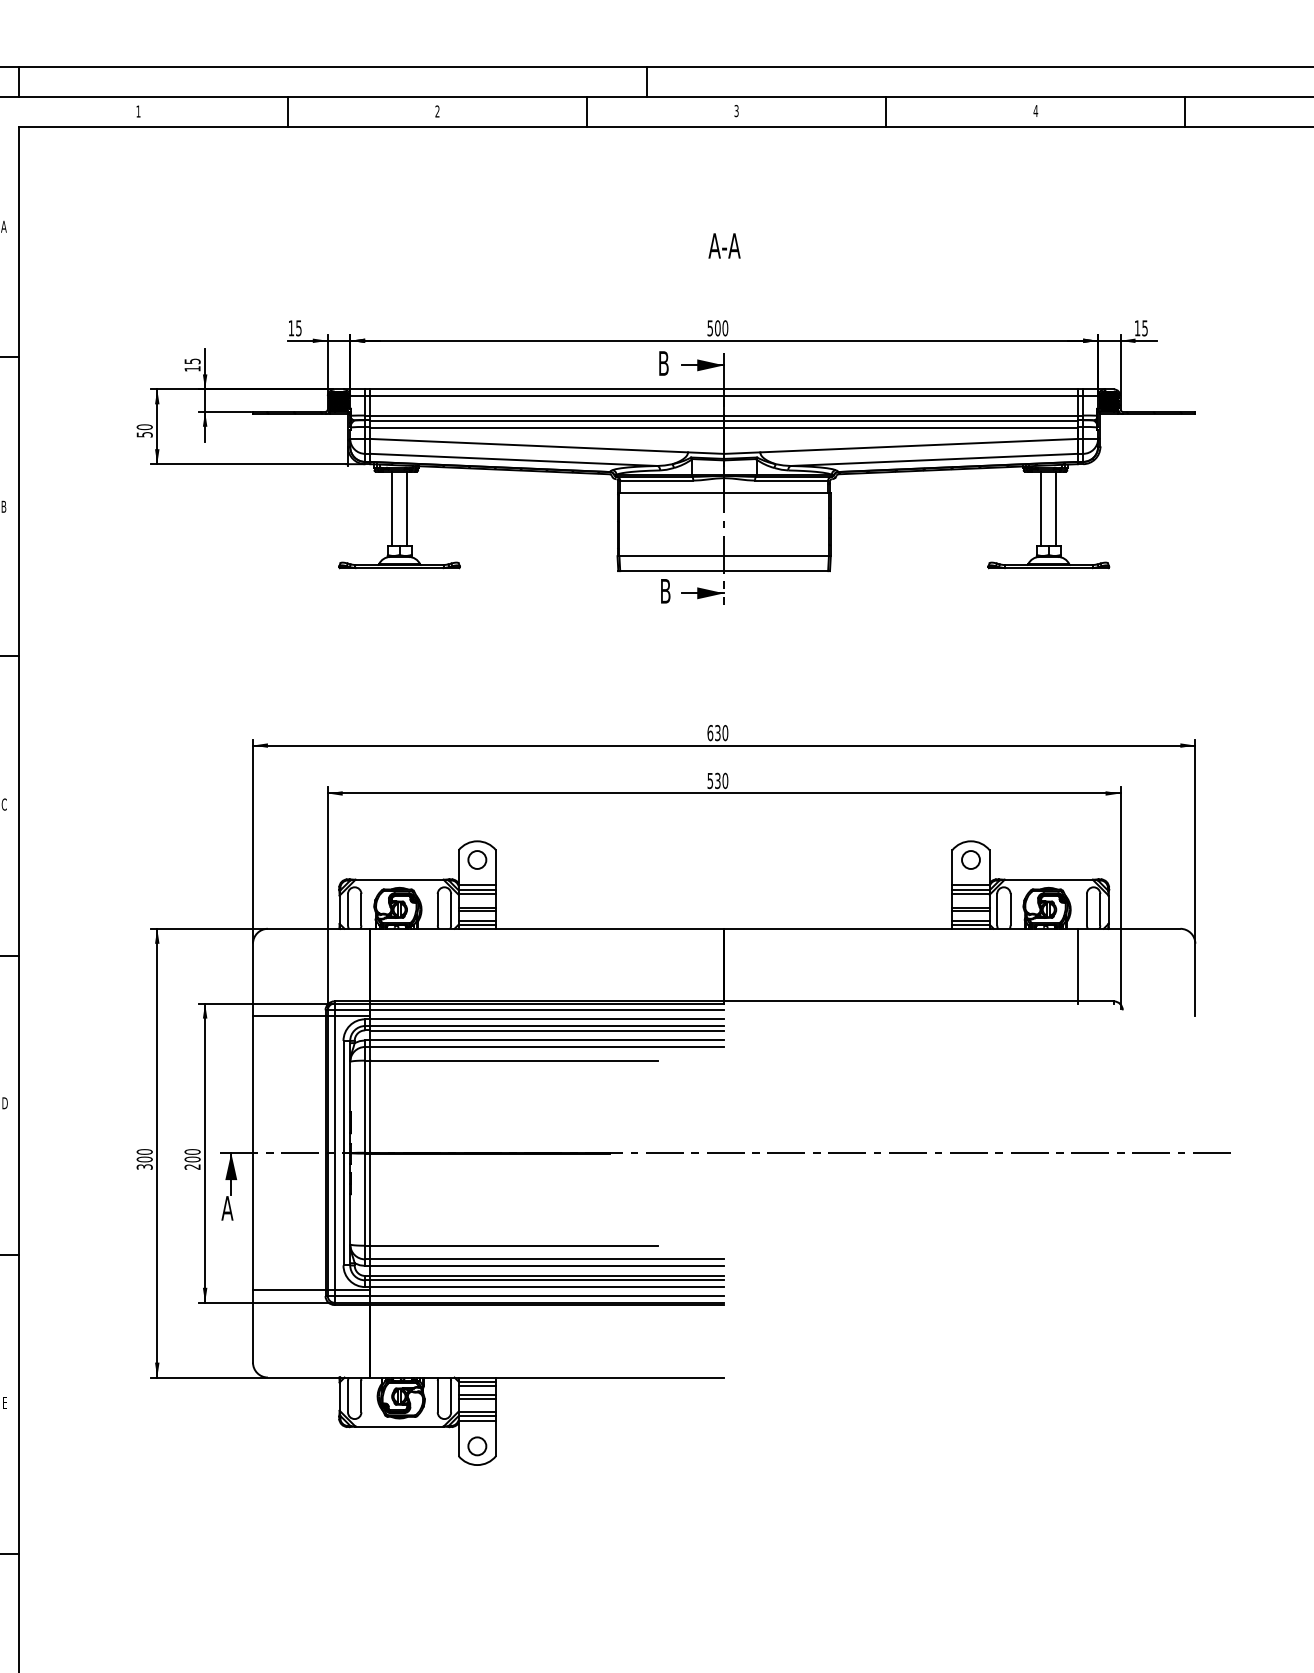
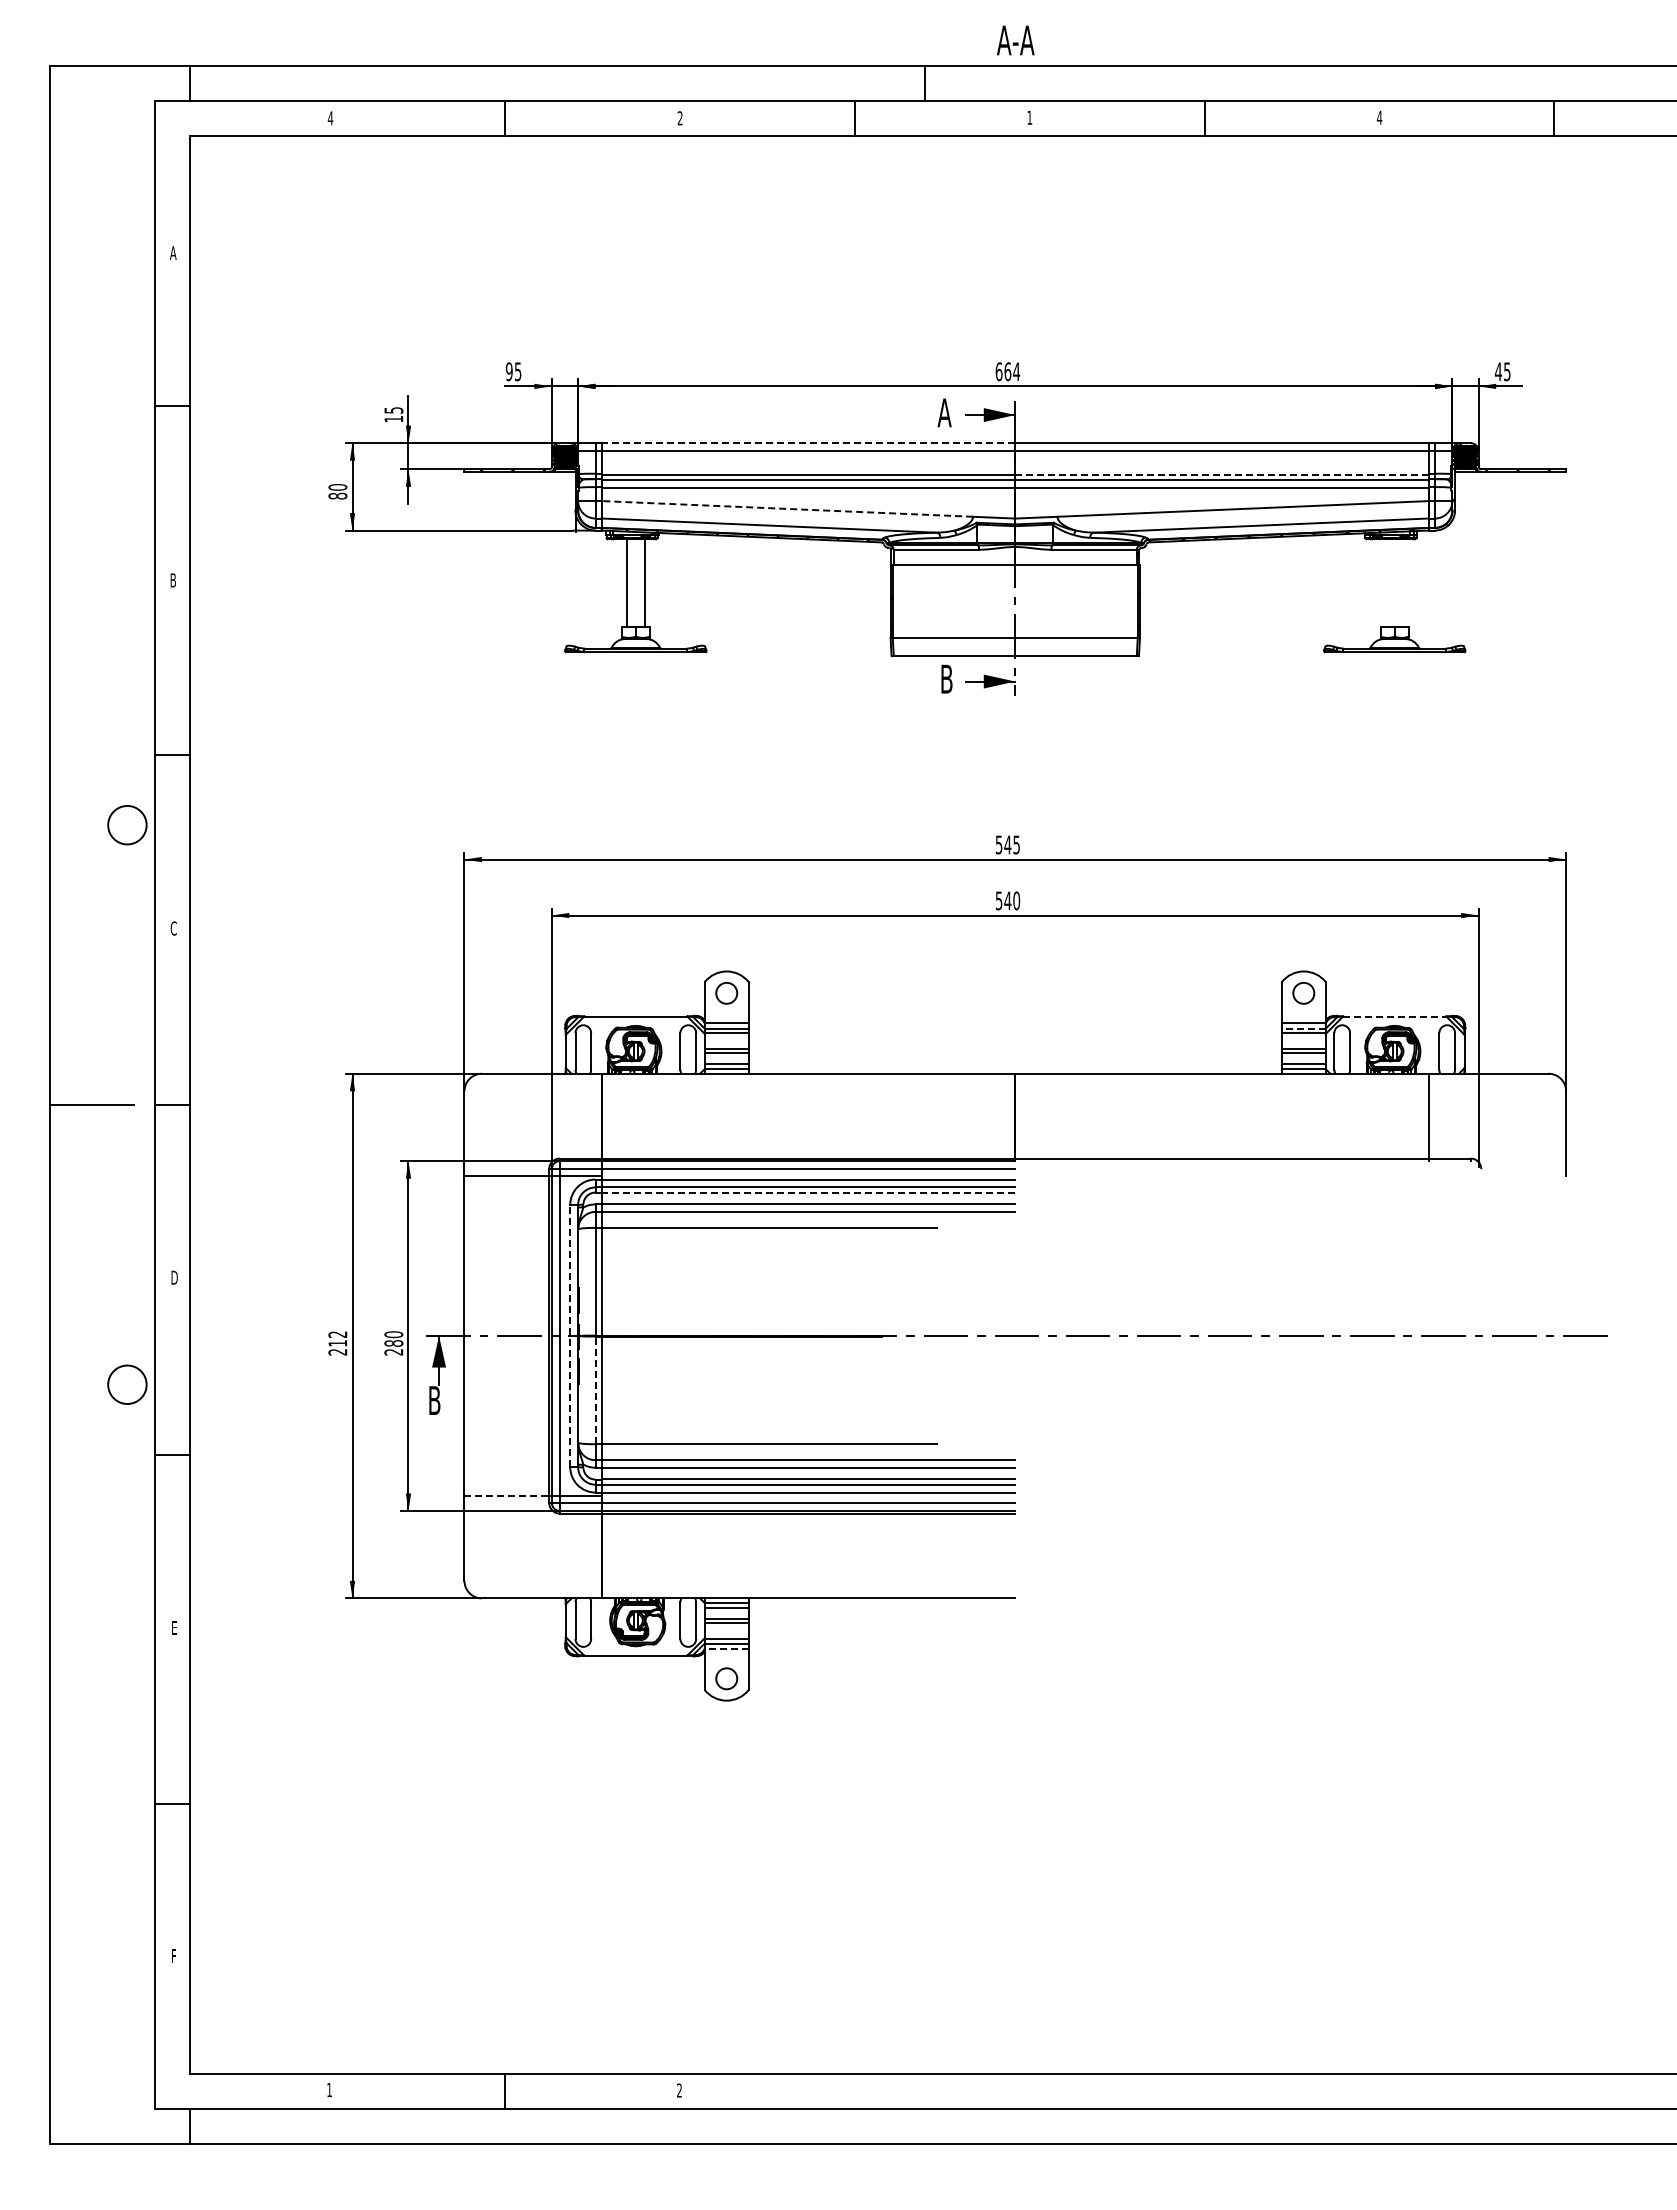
text: (736, 110) -> (1029, 117), 3 -> 1
text: (138, 111) -> (330, 118), 1 -> 4
text: (724, 245) -> (1015, 40), moved
text: (290, 328) -> (508, 371), 15 -> 95
text: (717, 328) -> (1007, 371), 500 -> 664
text: (1137, 328) -> (1498, 371), 15 -> 45
text: (663, 363) -> (944, 412), B -> A
line: (547, 389) -> (808, 443), solid -> dashed
line: (901, 416) -> (1222, 474), solid -> dashed
text: (144, 434) -> (337, 495), 50 -> 80
line: (529, 445) -> (787, 508), solid -> dashed
line: (1041, 508) -> (1386, 582), removed
line: (1056, 508) -> (1403, 582), removed
text: (717, 732) -> (1007, 844), 630 -> 545
text: (717, 780) -> (1007, 900), 530 -> 540
line: (1048, 879) -> (1394, 1016), solid -> dashed
line: (970, 890) -> (1303, 1028), solid -> dashed
line: (547, 1030) -> (808, 1192), solid -> dashed
line: (343, 1152) -> (570, 1335), solid -> dashed
text: (144, 1159) -> (337, 1343), 300 -> 212
text: (192, 1159) -> (393, 1343), 200 -> 280
line: (365, 1199) -> (595, 1390), solid -> dashed
text: (227, 1208) -> (434, 1400), A -> B
line: (289, 1290) -> (507, 1496), solid -> dashed
line: (477, 1421) -> (726, 1649), solid -> dashed

